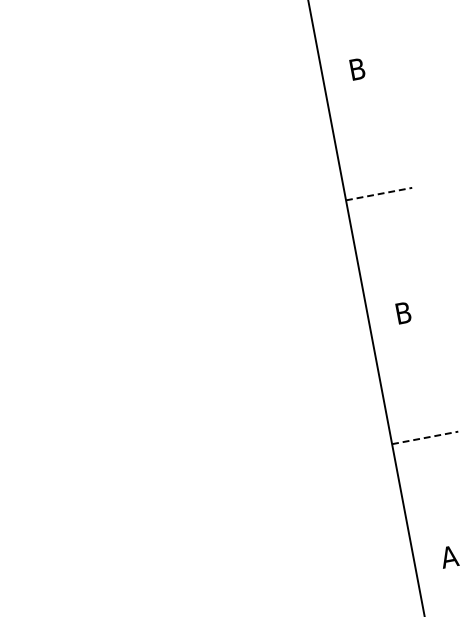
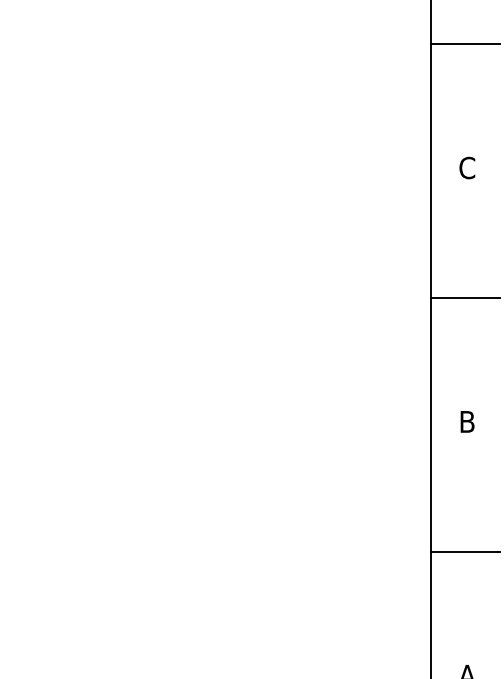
text: (357, 68) -> (467, 167), B -> C
line: (379, 193) -> (465, 297), dashed -> solid
line: (425, 437) -> (465, 551), dashed -> solid

